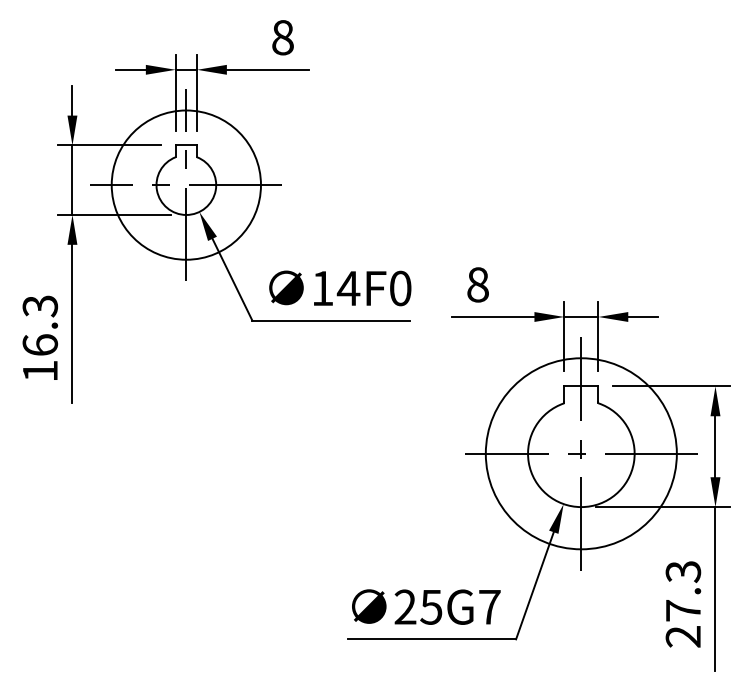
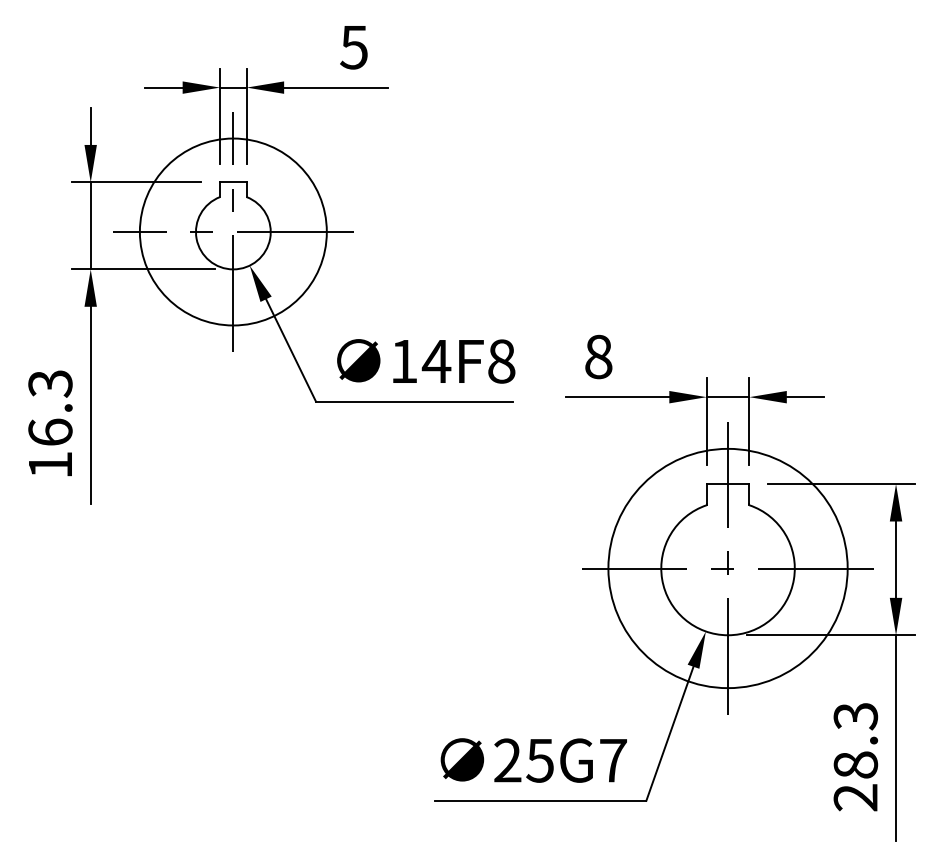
text: (282, 37) -> (353, 47), 8 -> 5
text: (400, 288) -> (501, 361), 14F0 -> 14F8
text: (683, 610) -> (855, 764), 27.3 -> 28.3

